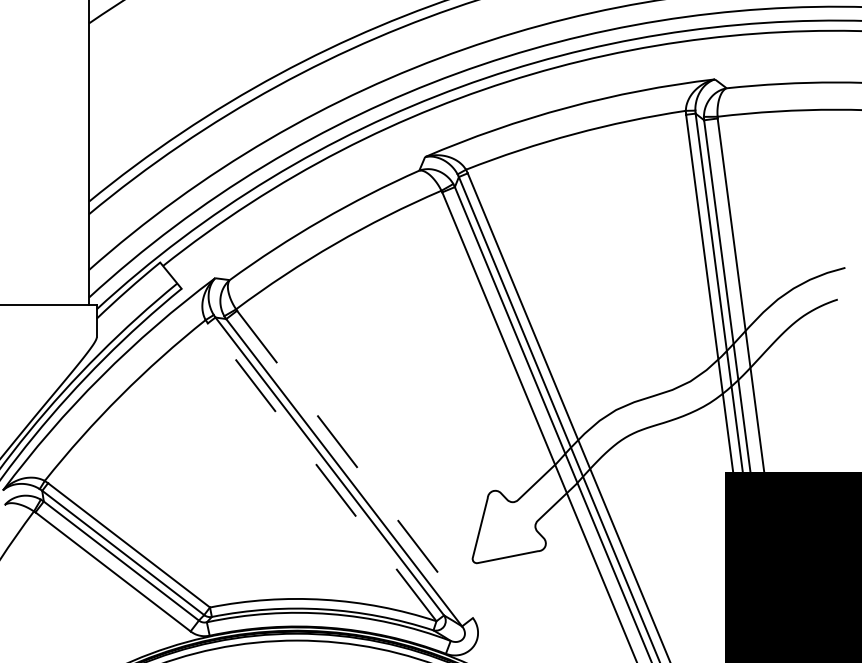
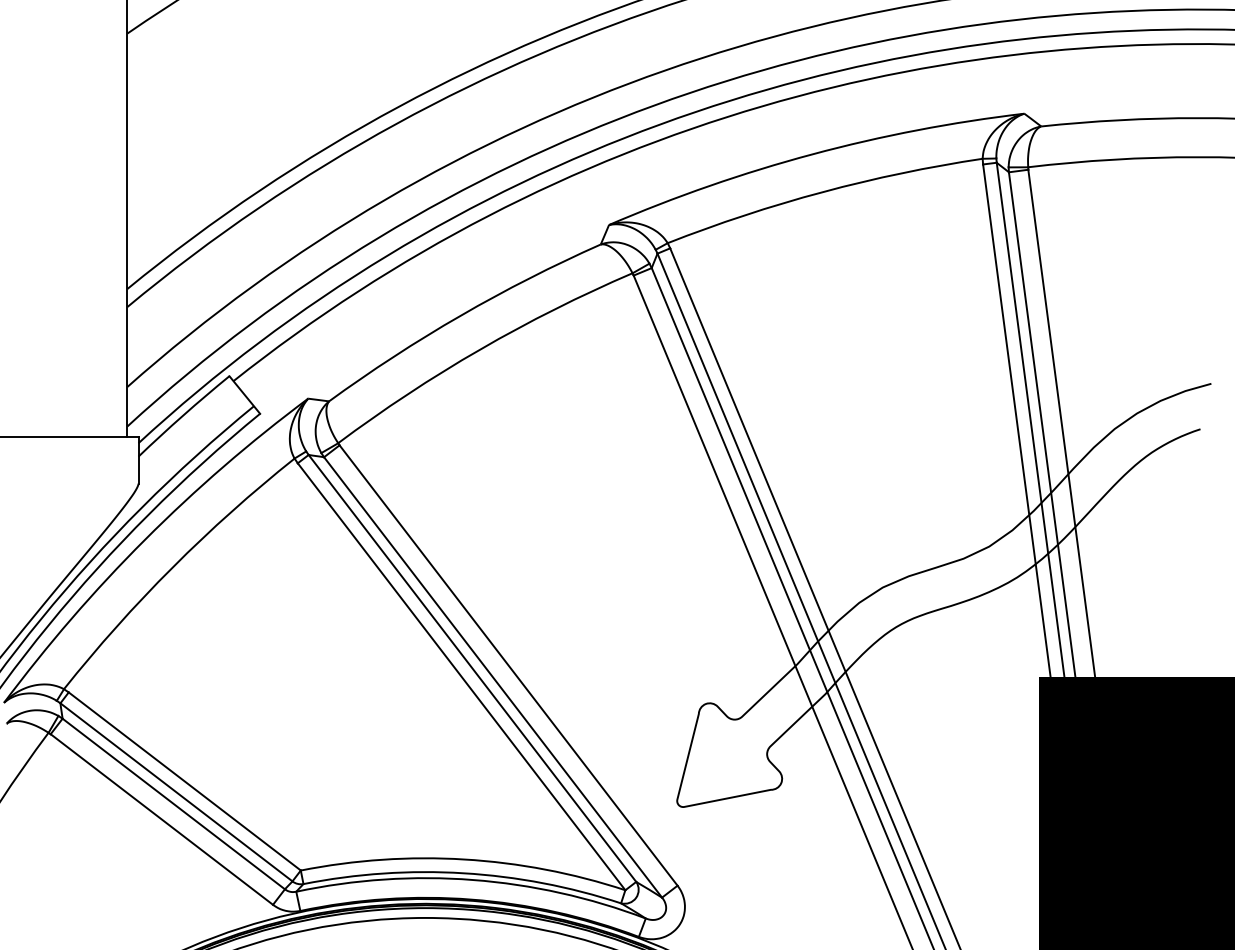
line: (355, 464) -> (509, 665), dashed -> solid
line: (322, 472) -> (462, 677), dashed -> solid

